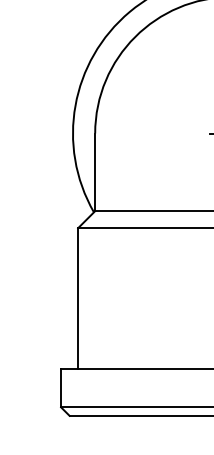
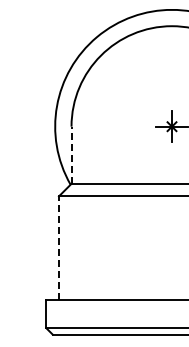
line: (95, 172) -> (71, 155), solid -> dashed
line: (77, 298) -> (58, 248), solid -> dashed

